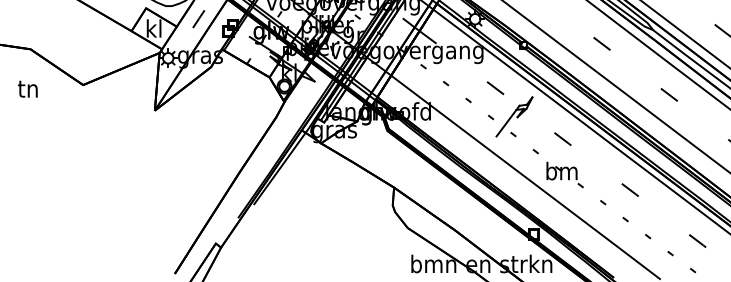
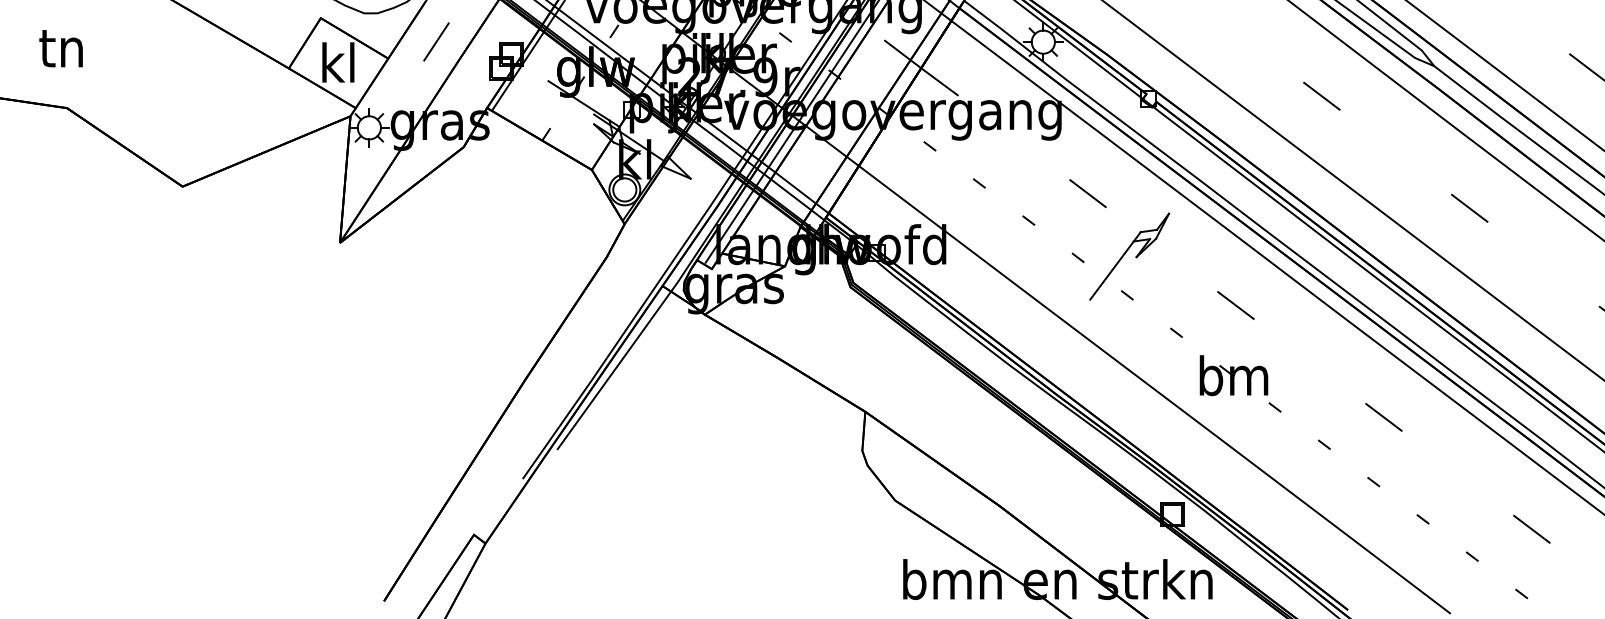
text: (27, 88) -> (60, 47), moved

